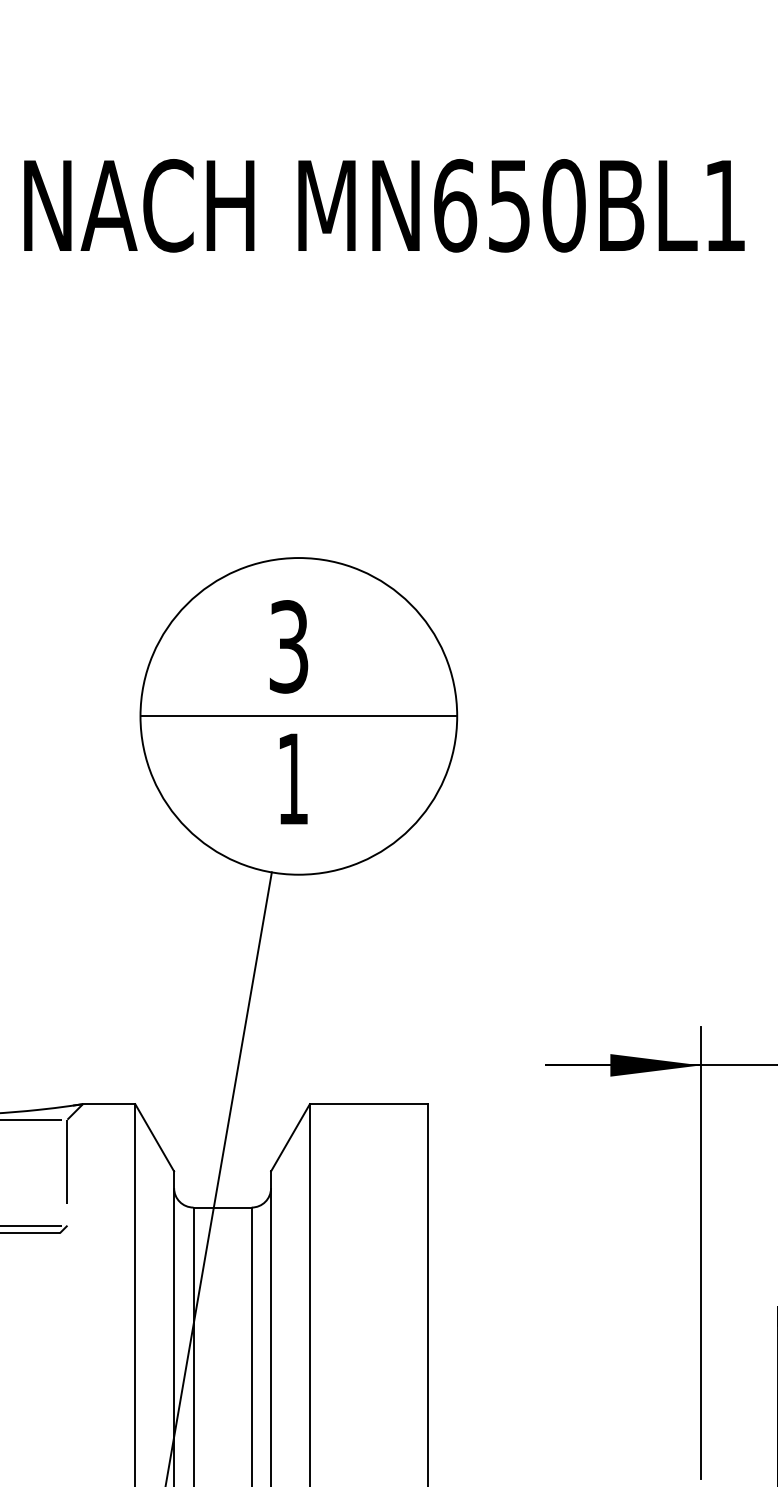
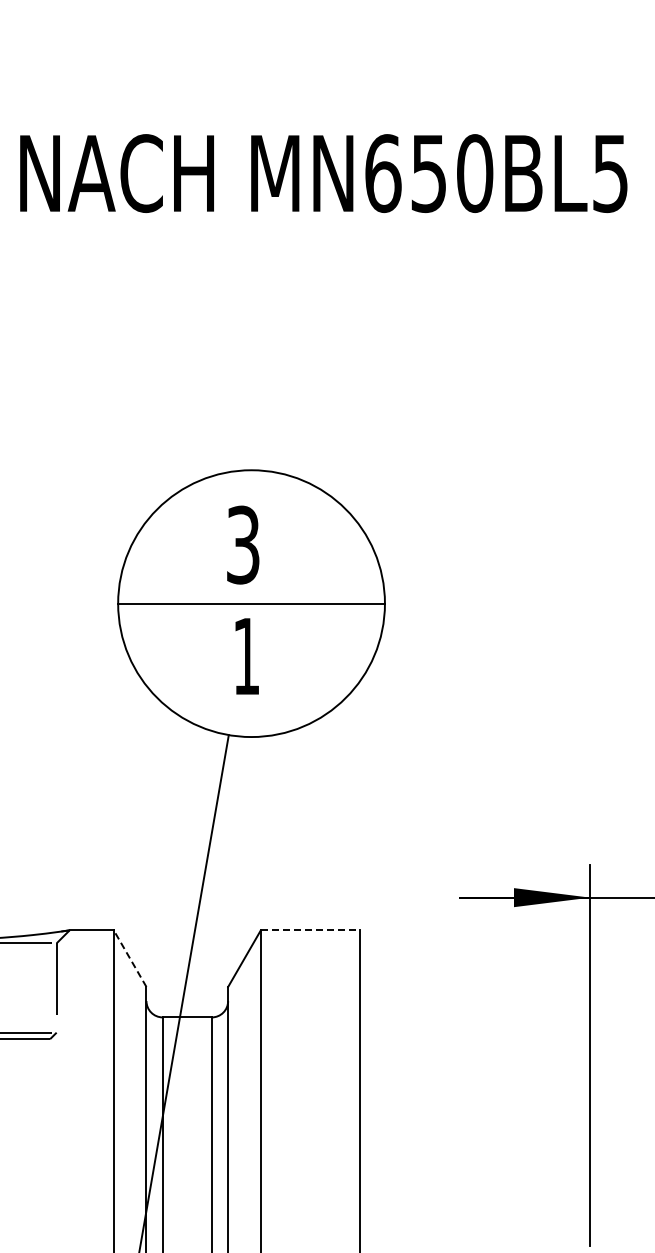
text: (724, 206) -> (610, 174), MN650BL1 -> MN650BL5
line: (368, 1104) -> (310, 930), solid -> dashed
line: (155, 1137) -> (130, 958), solid -> dashed

